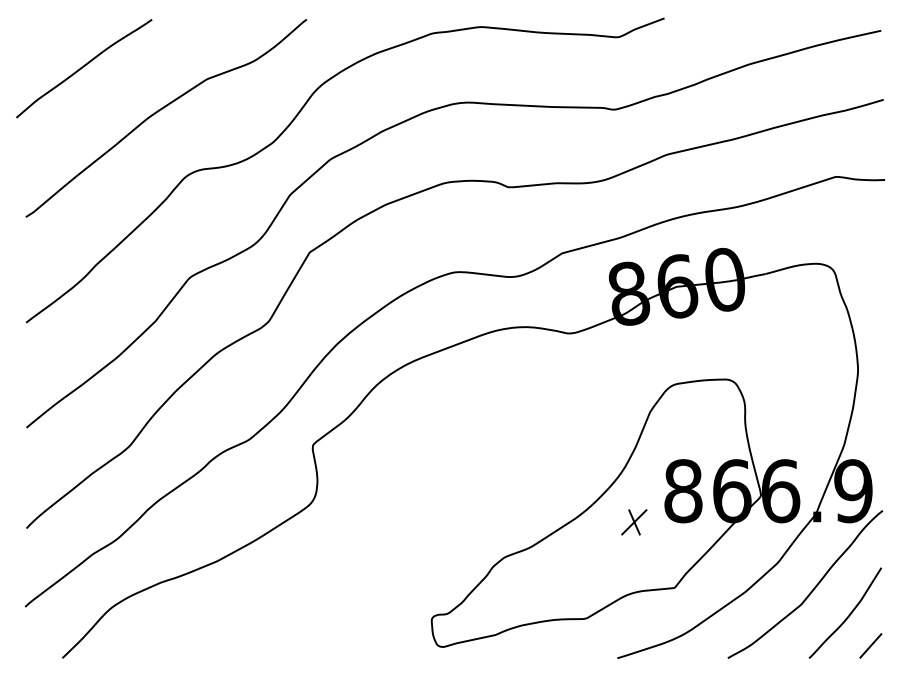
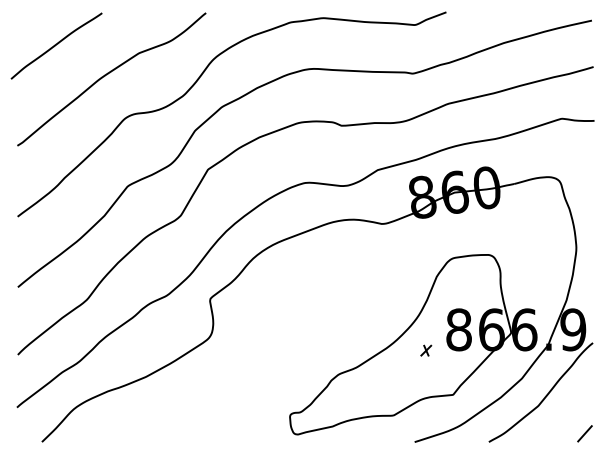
part: (634, 521) -> (426, 350), size x0.6
curve: (847, 615) -> (569, 413), removed

